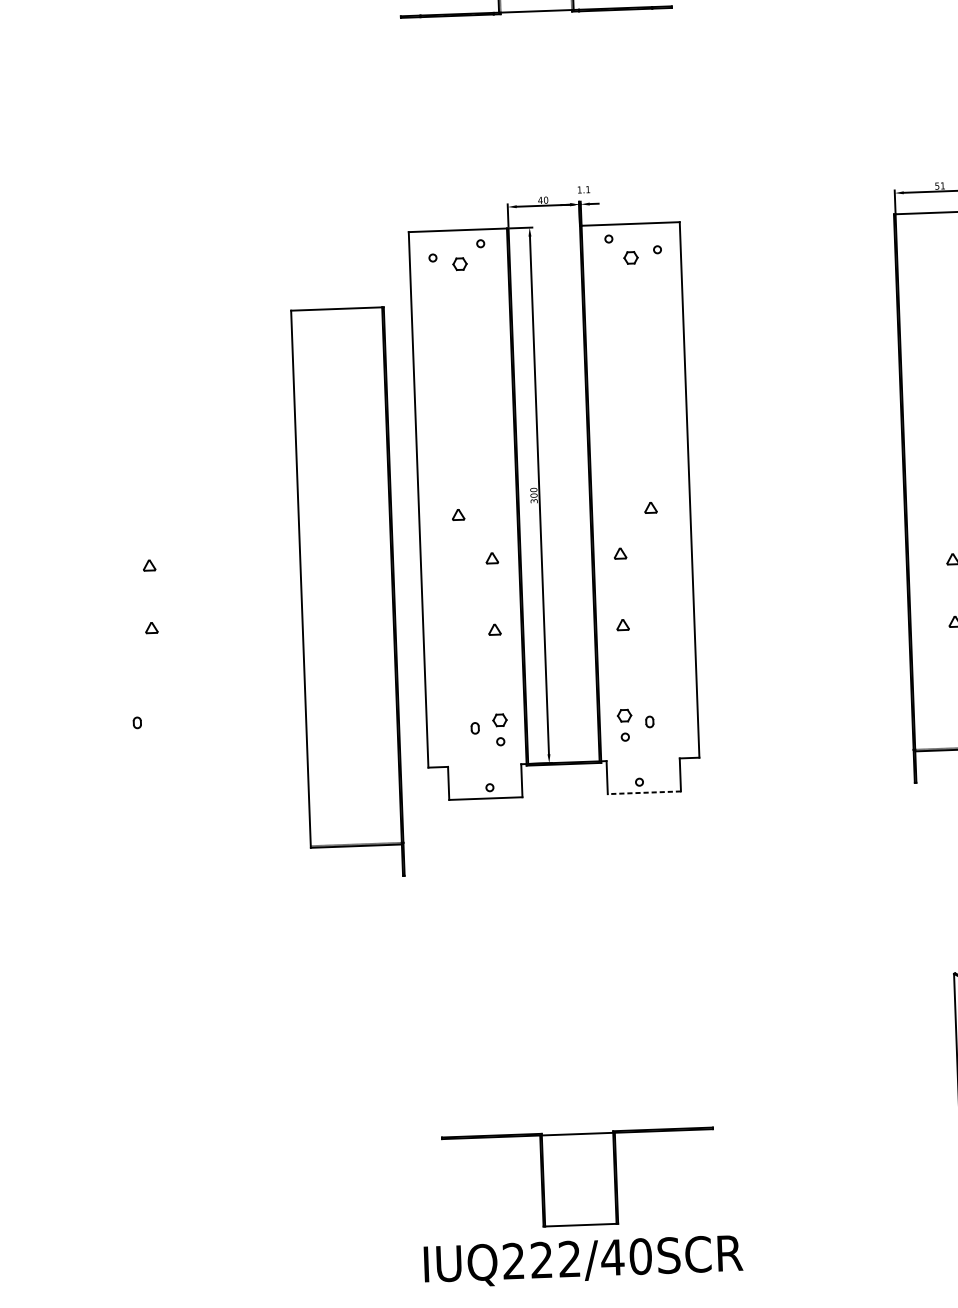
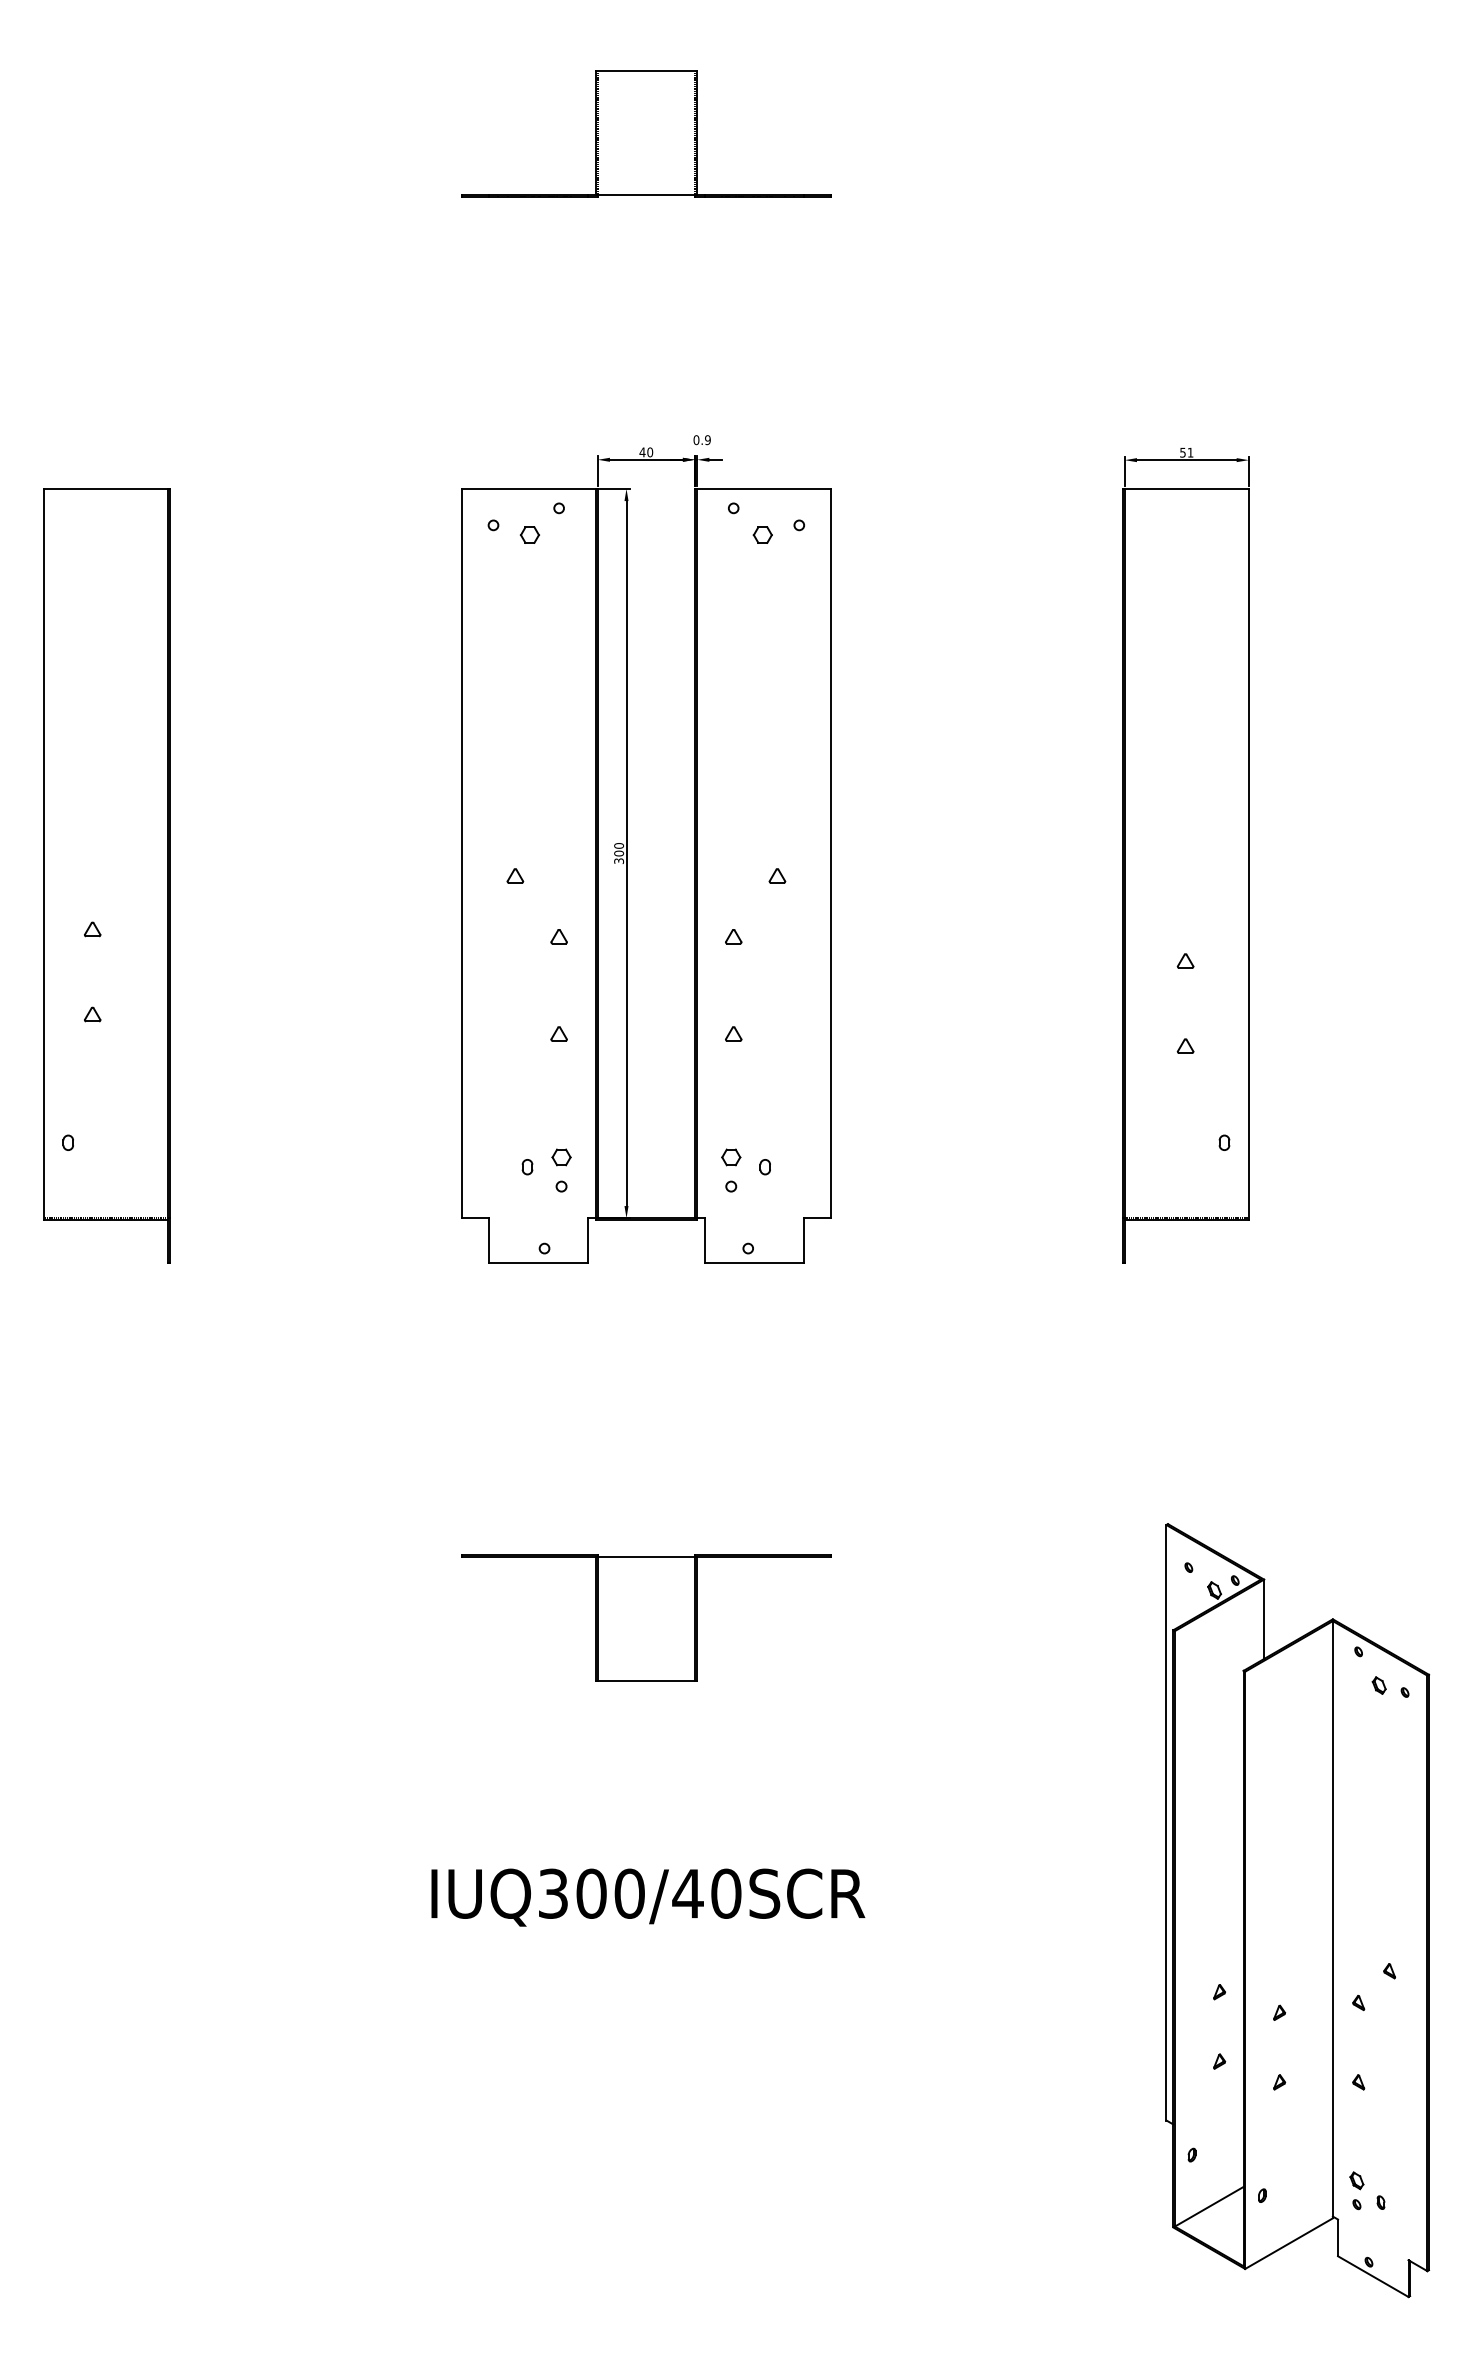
text: (583, 190) -> (701, 440), 1.1 -> 0.9
part: (347, 592) -> (106, 875), moved
line: (644, 793) -> (754, 1263), dashed -> solid
part: (579, 1178) -> (646, 1617), moved
text: (541, 1260) -> (591, 1893), IUQ222/40SCR -> IUQ300/40SCR

